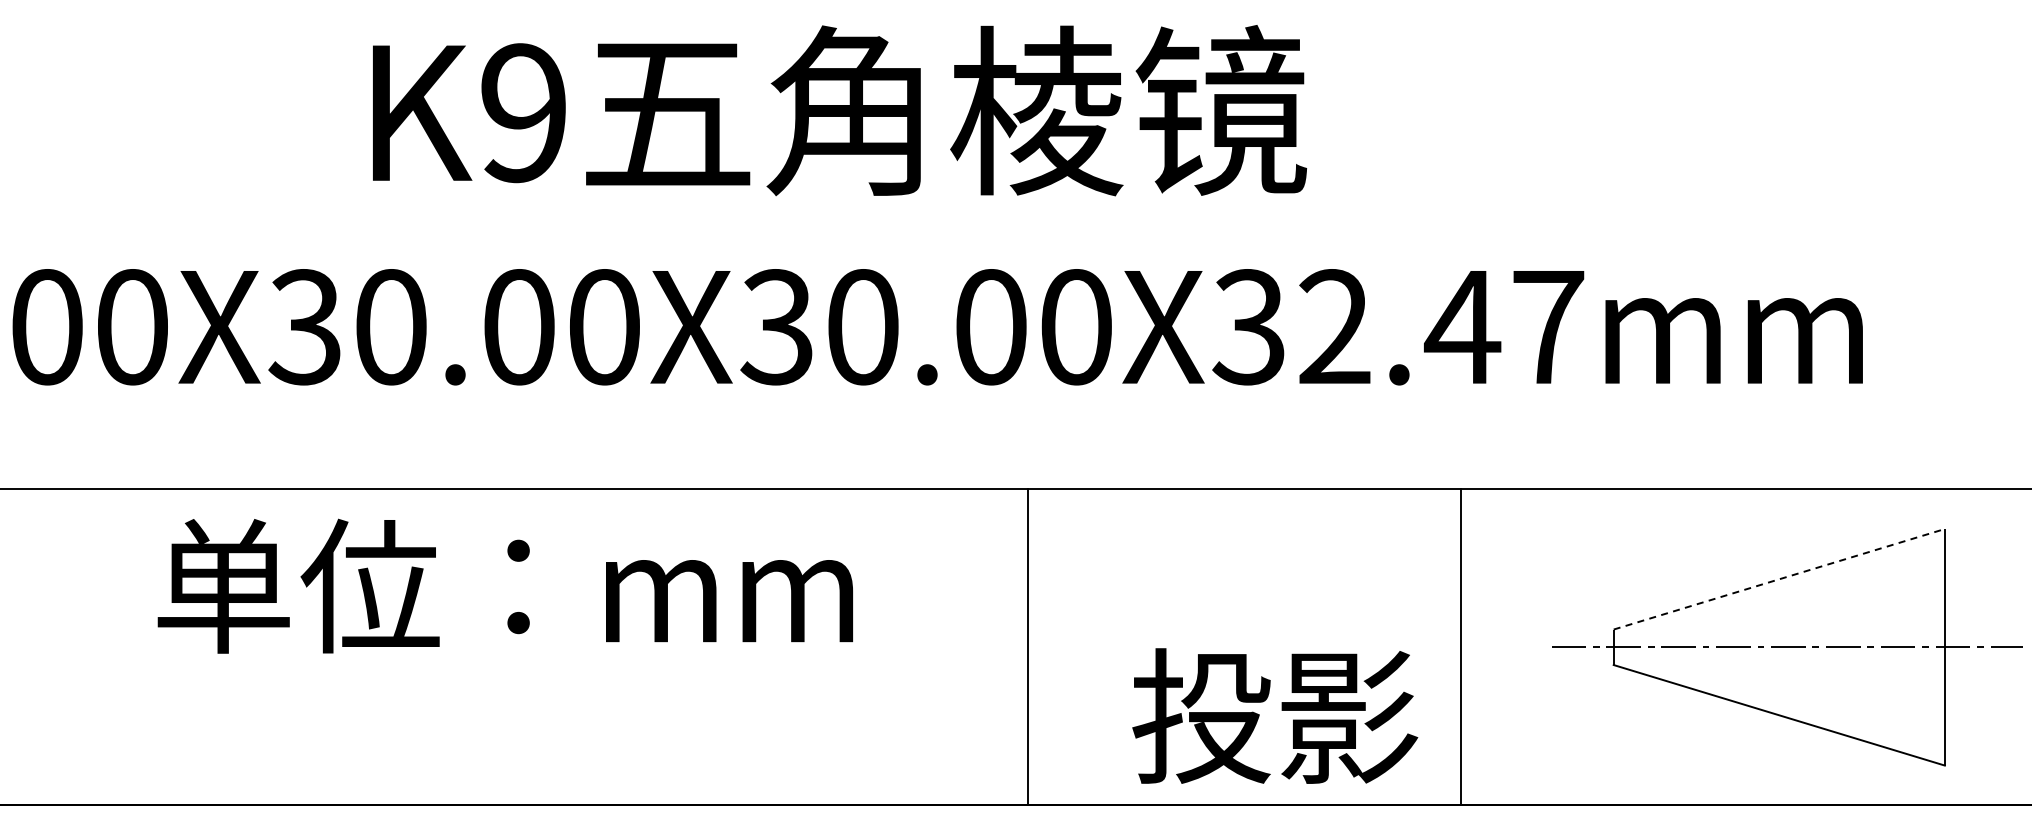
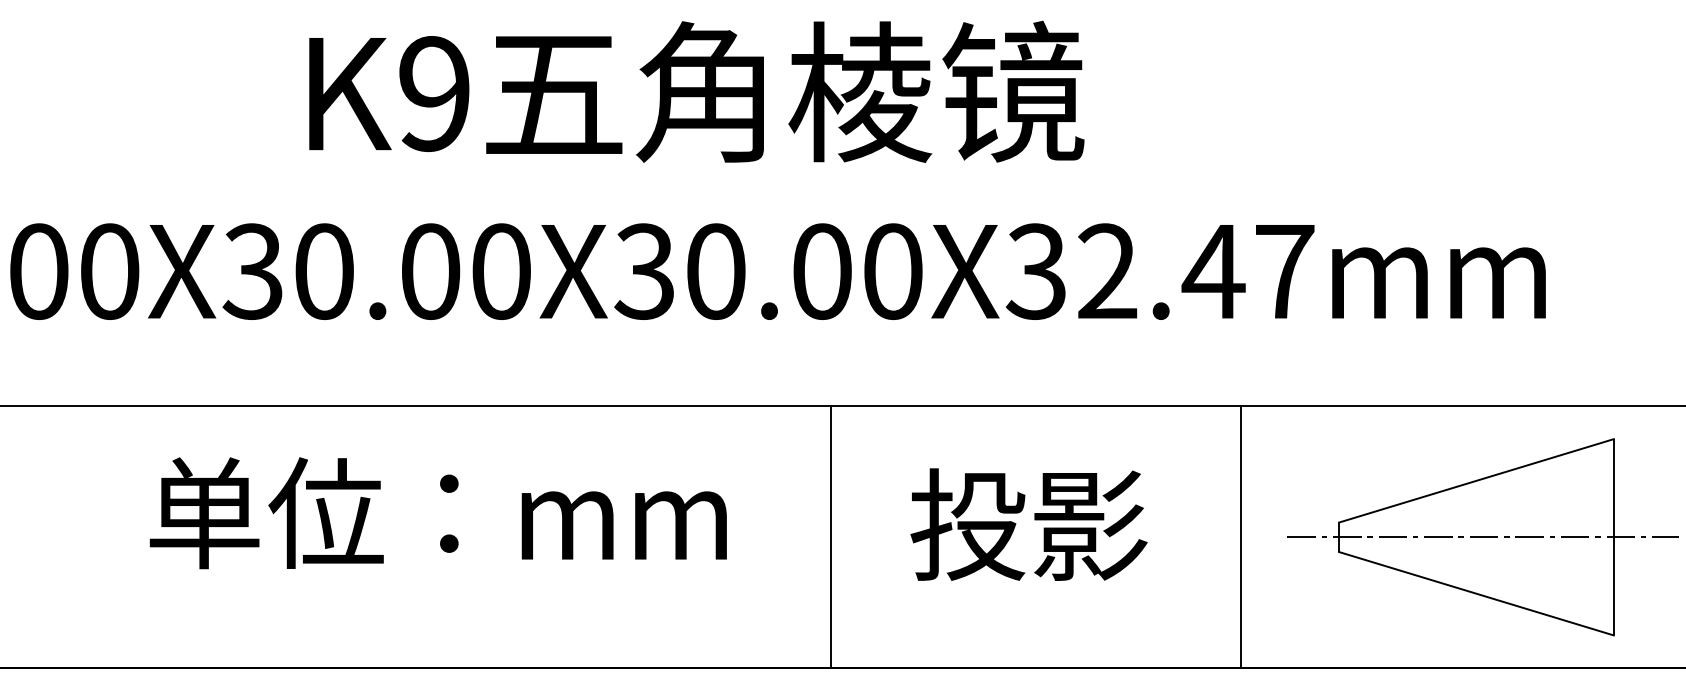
line: (1779, 579) -> (1476, 481), dashed -> solid
text: (504, 585) -> (437, 512), moved
line: (1027, 647) -> (830, 537), moved
line: (1460, 647) -> (1240, 537), moved
text: (1275, 715) -> (1029, 524), moved

